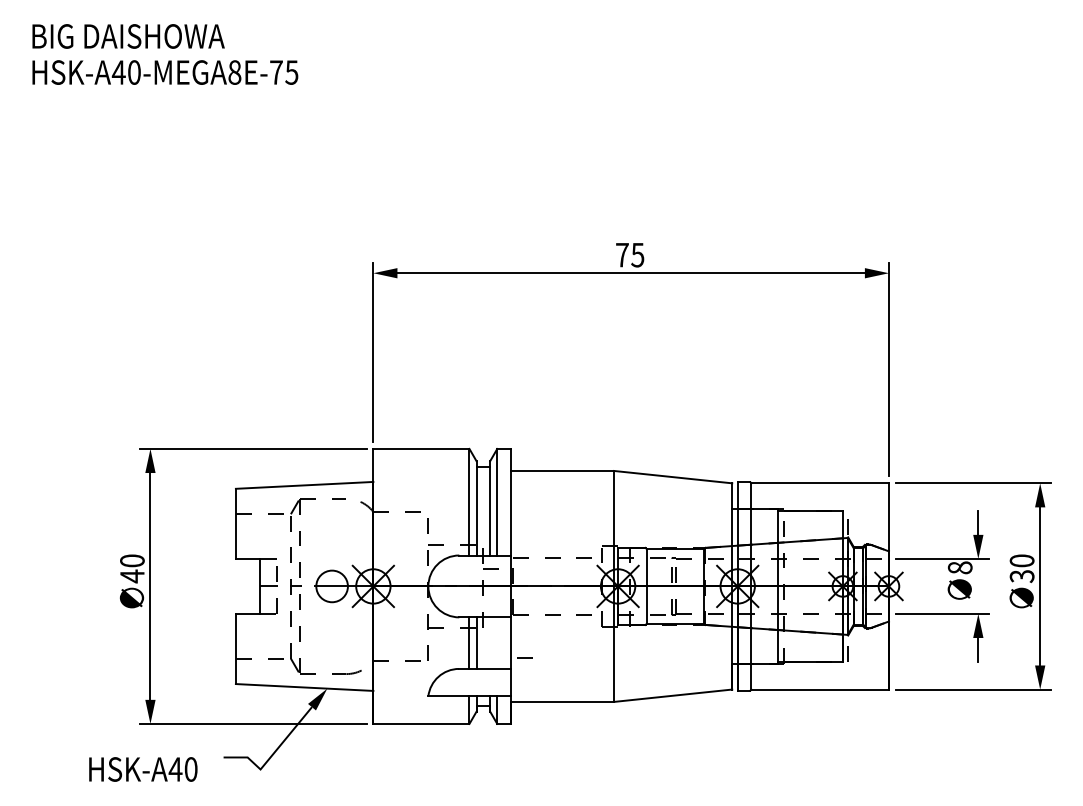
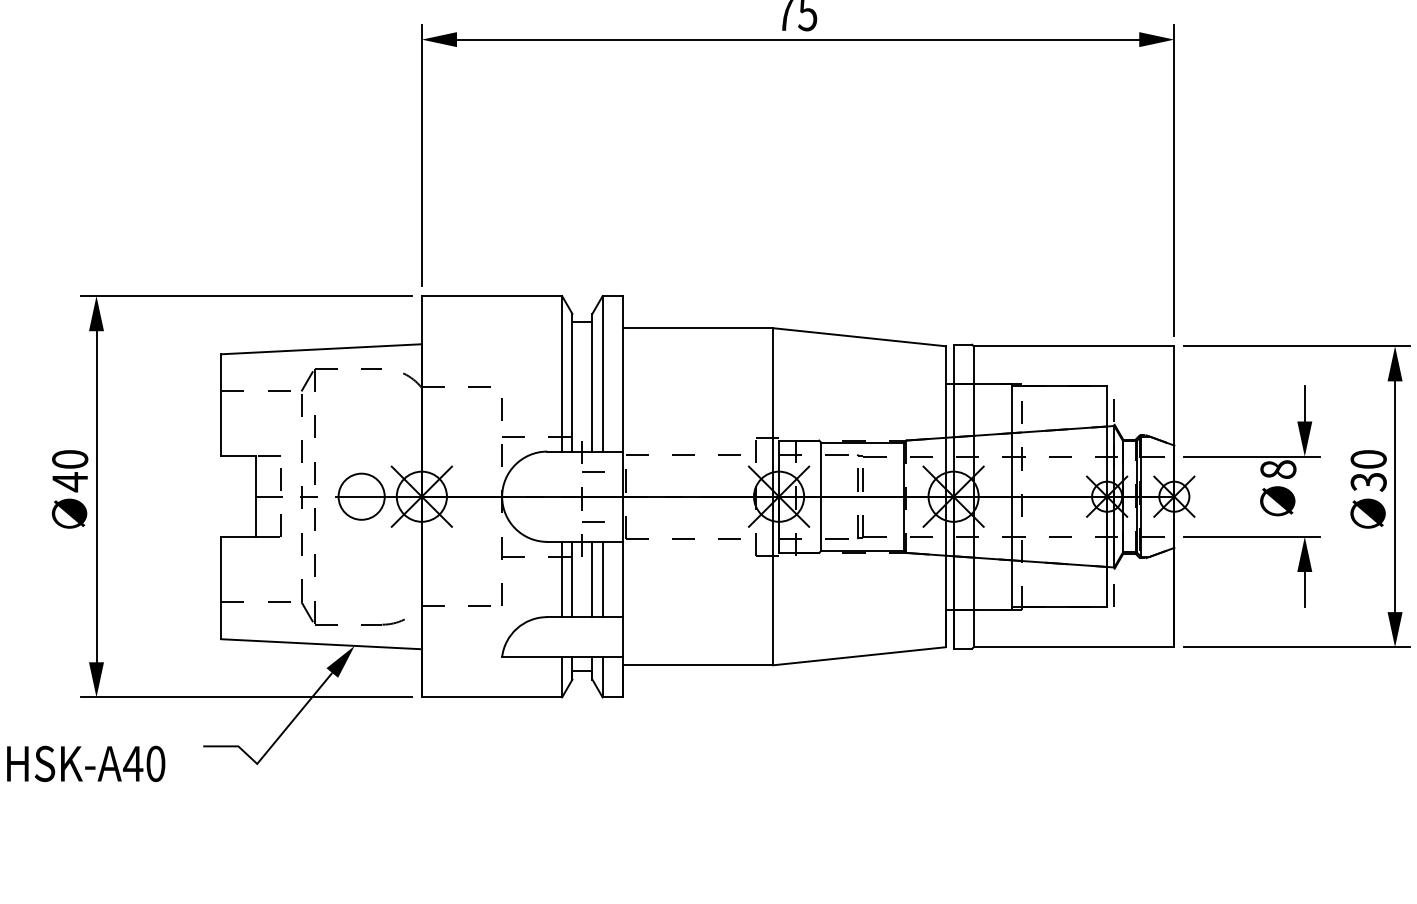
line: (490, 642) -> (592, 578), added
line: (497, 642) -> (603, 578), added
line: (524, 657) -> (592, 521), moved

